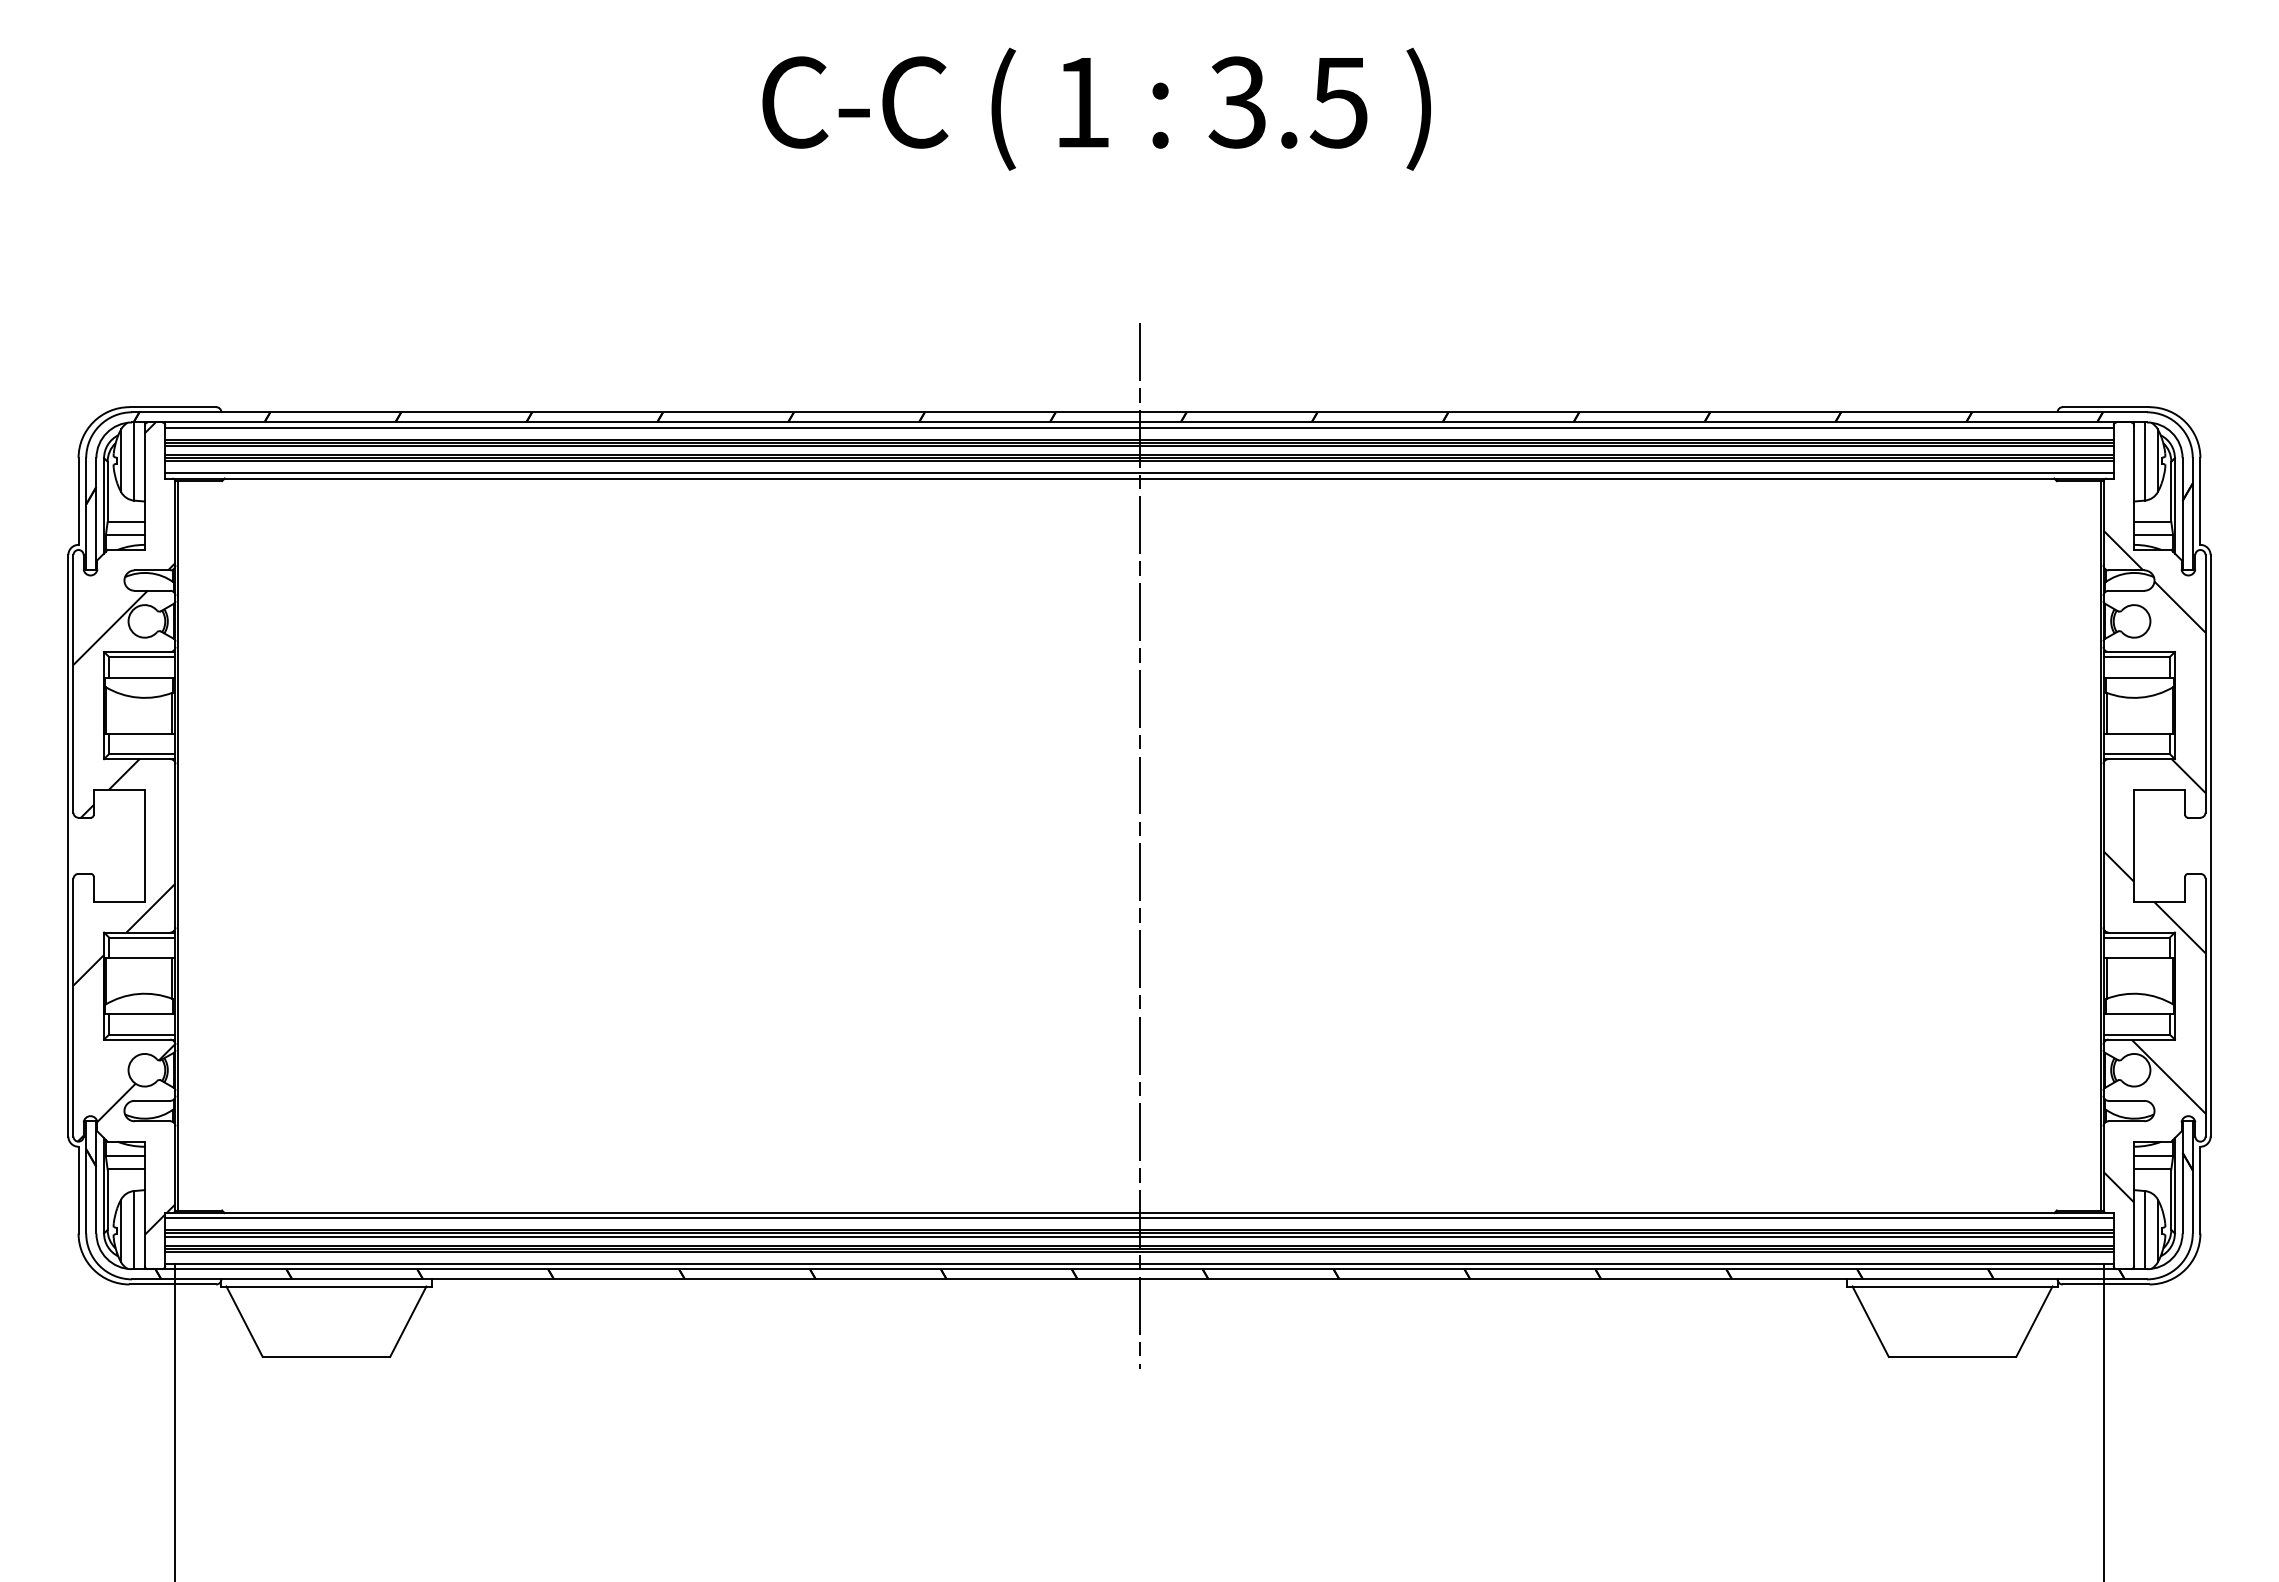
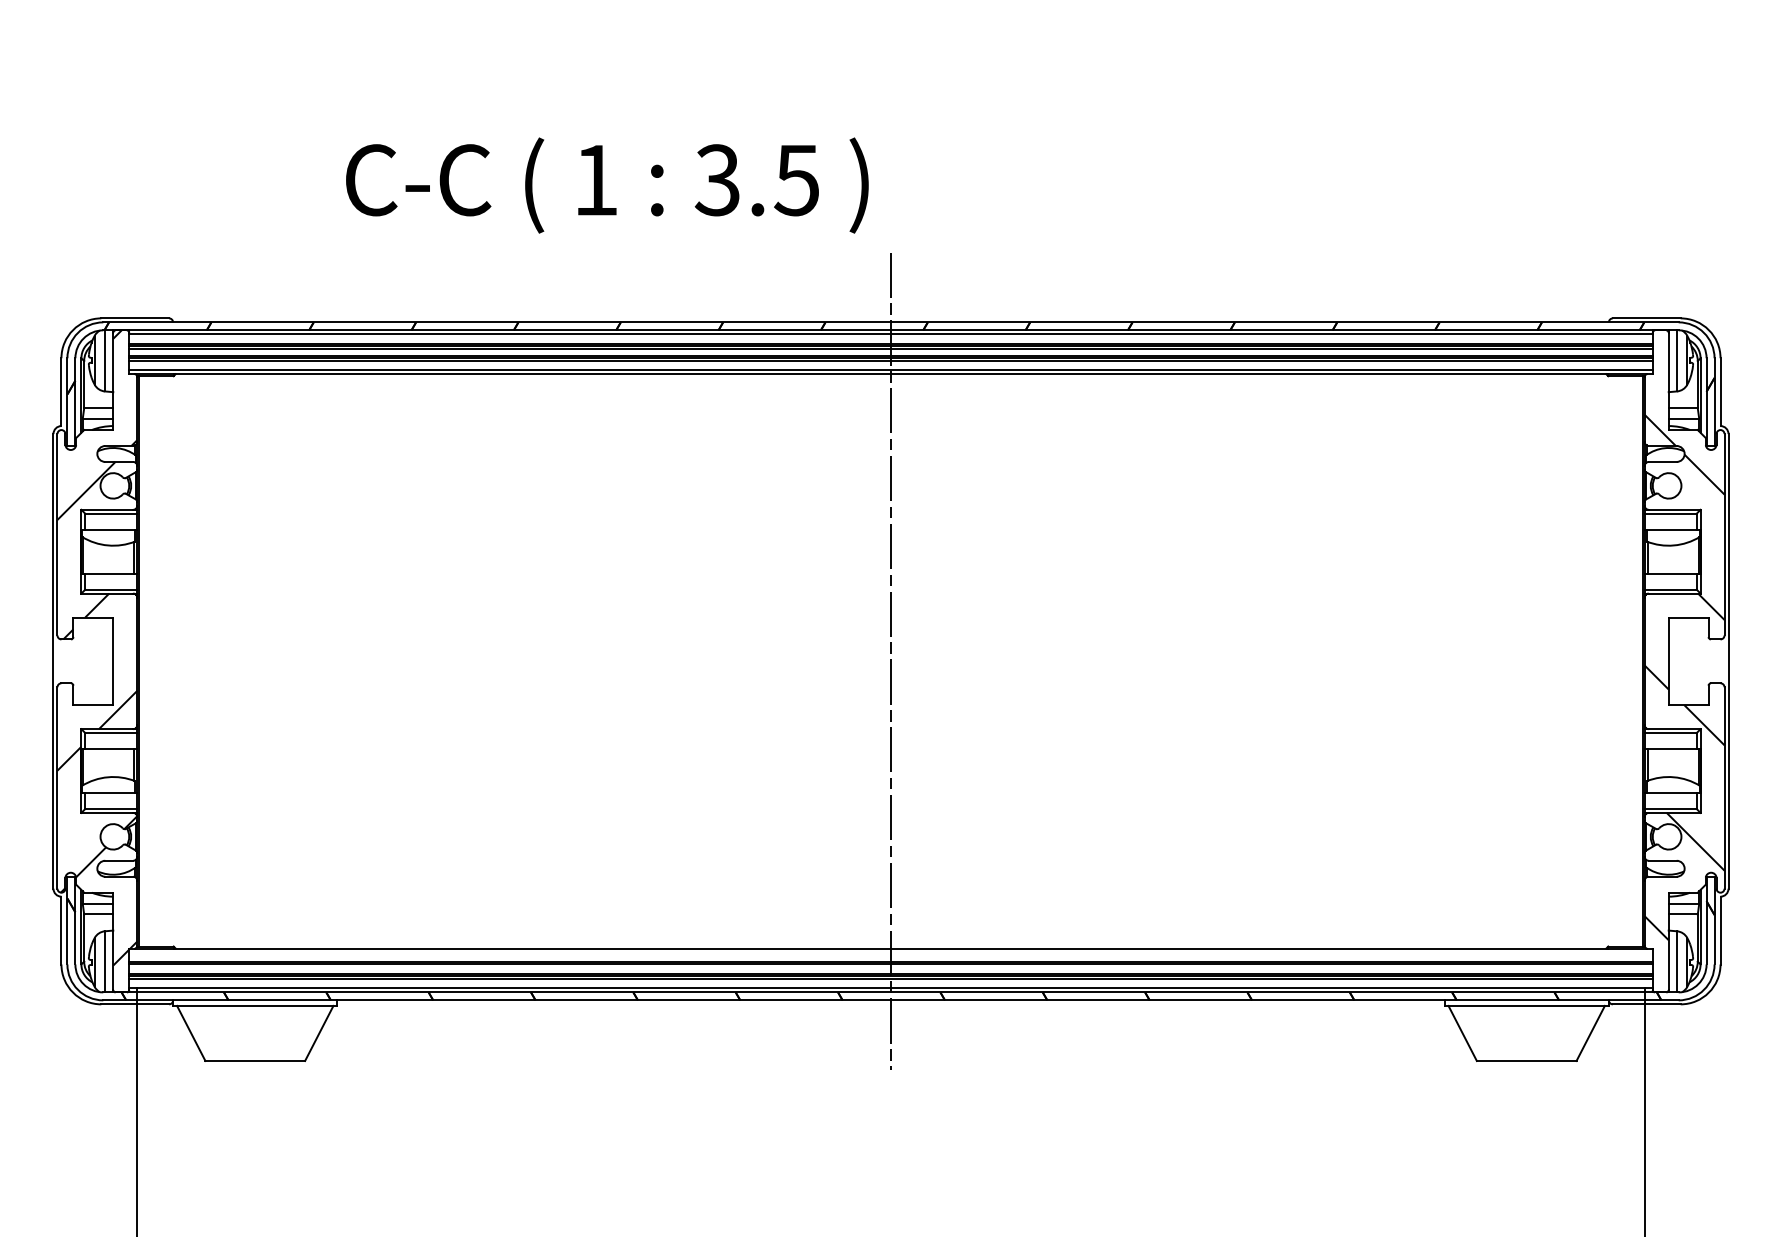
text: (1096, 108) -> (607, 184), moved
line: (1139, 1218) -> (891, 952), removed
line: (1139, 1236) -> (891, 966), removed

